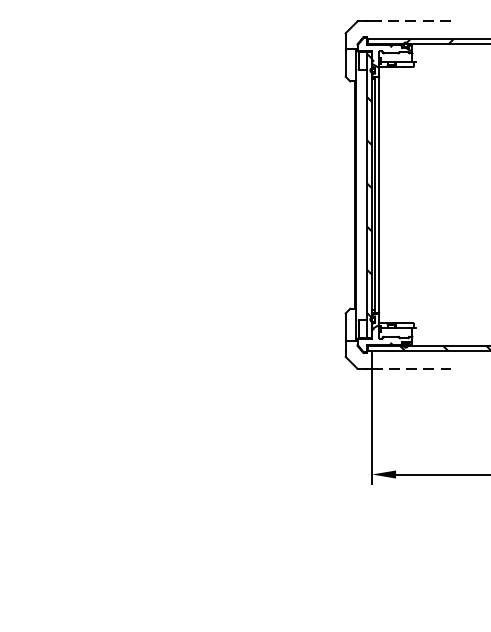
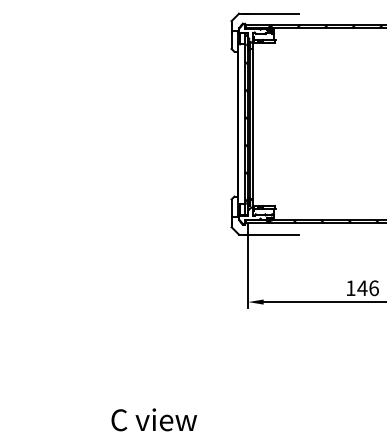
line: (409, 21) -> (272, 13), dashed -> solid
line: (411, 368) -> (273, 234), dashed -> solid

